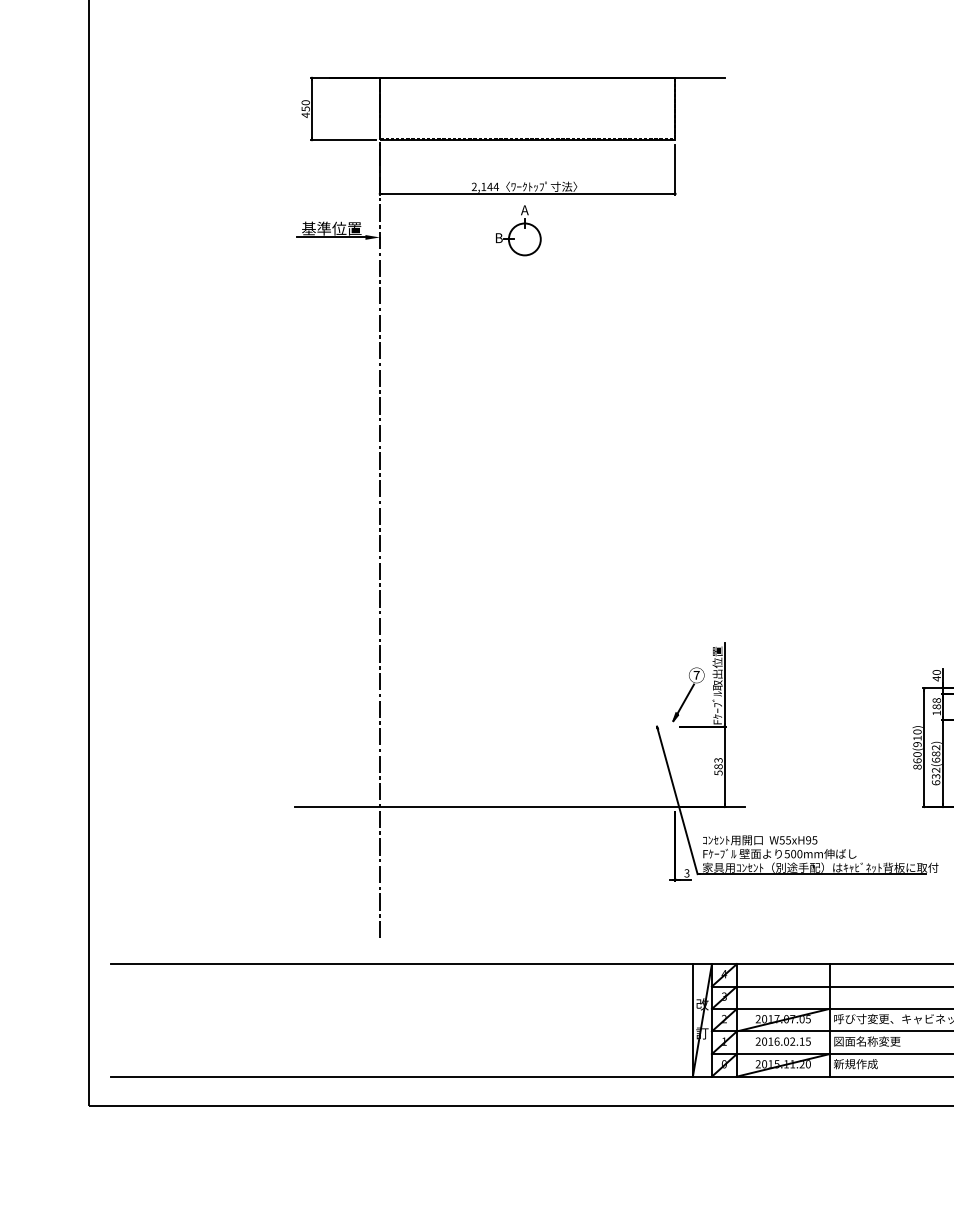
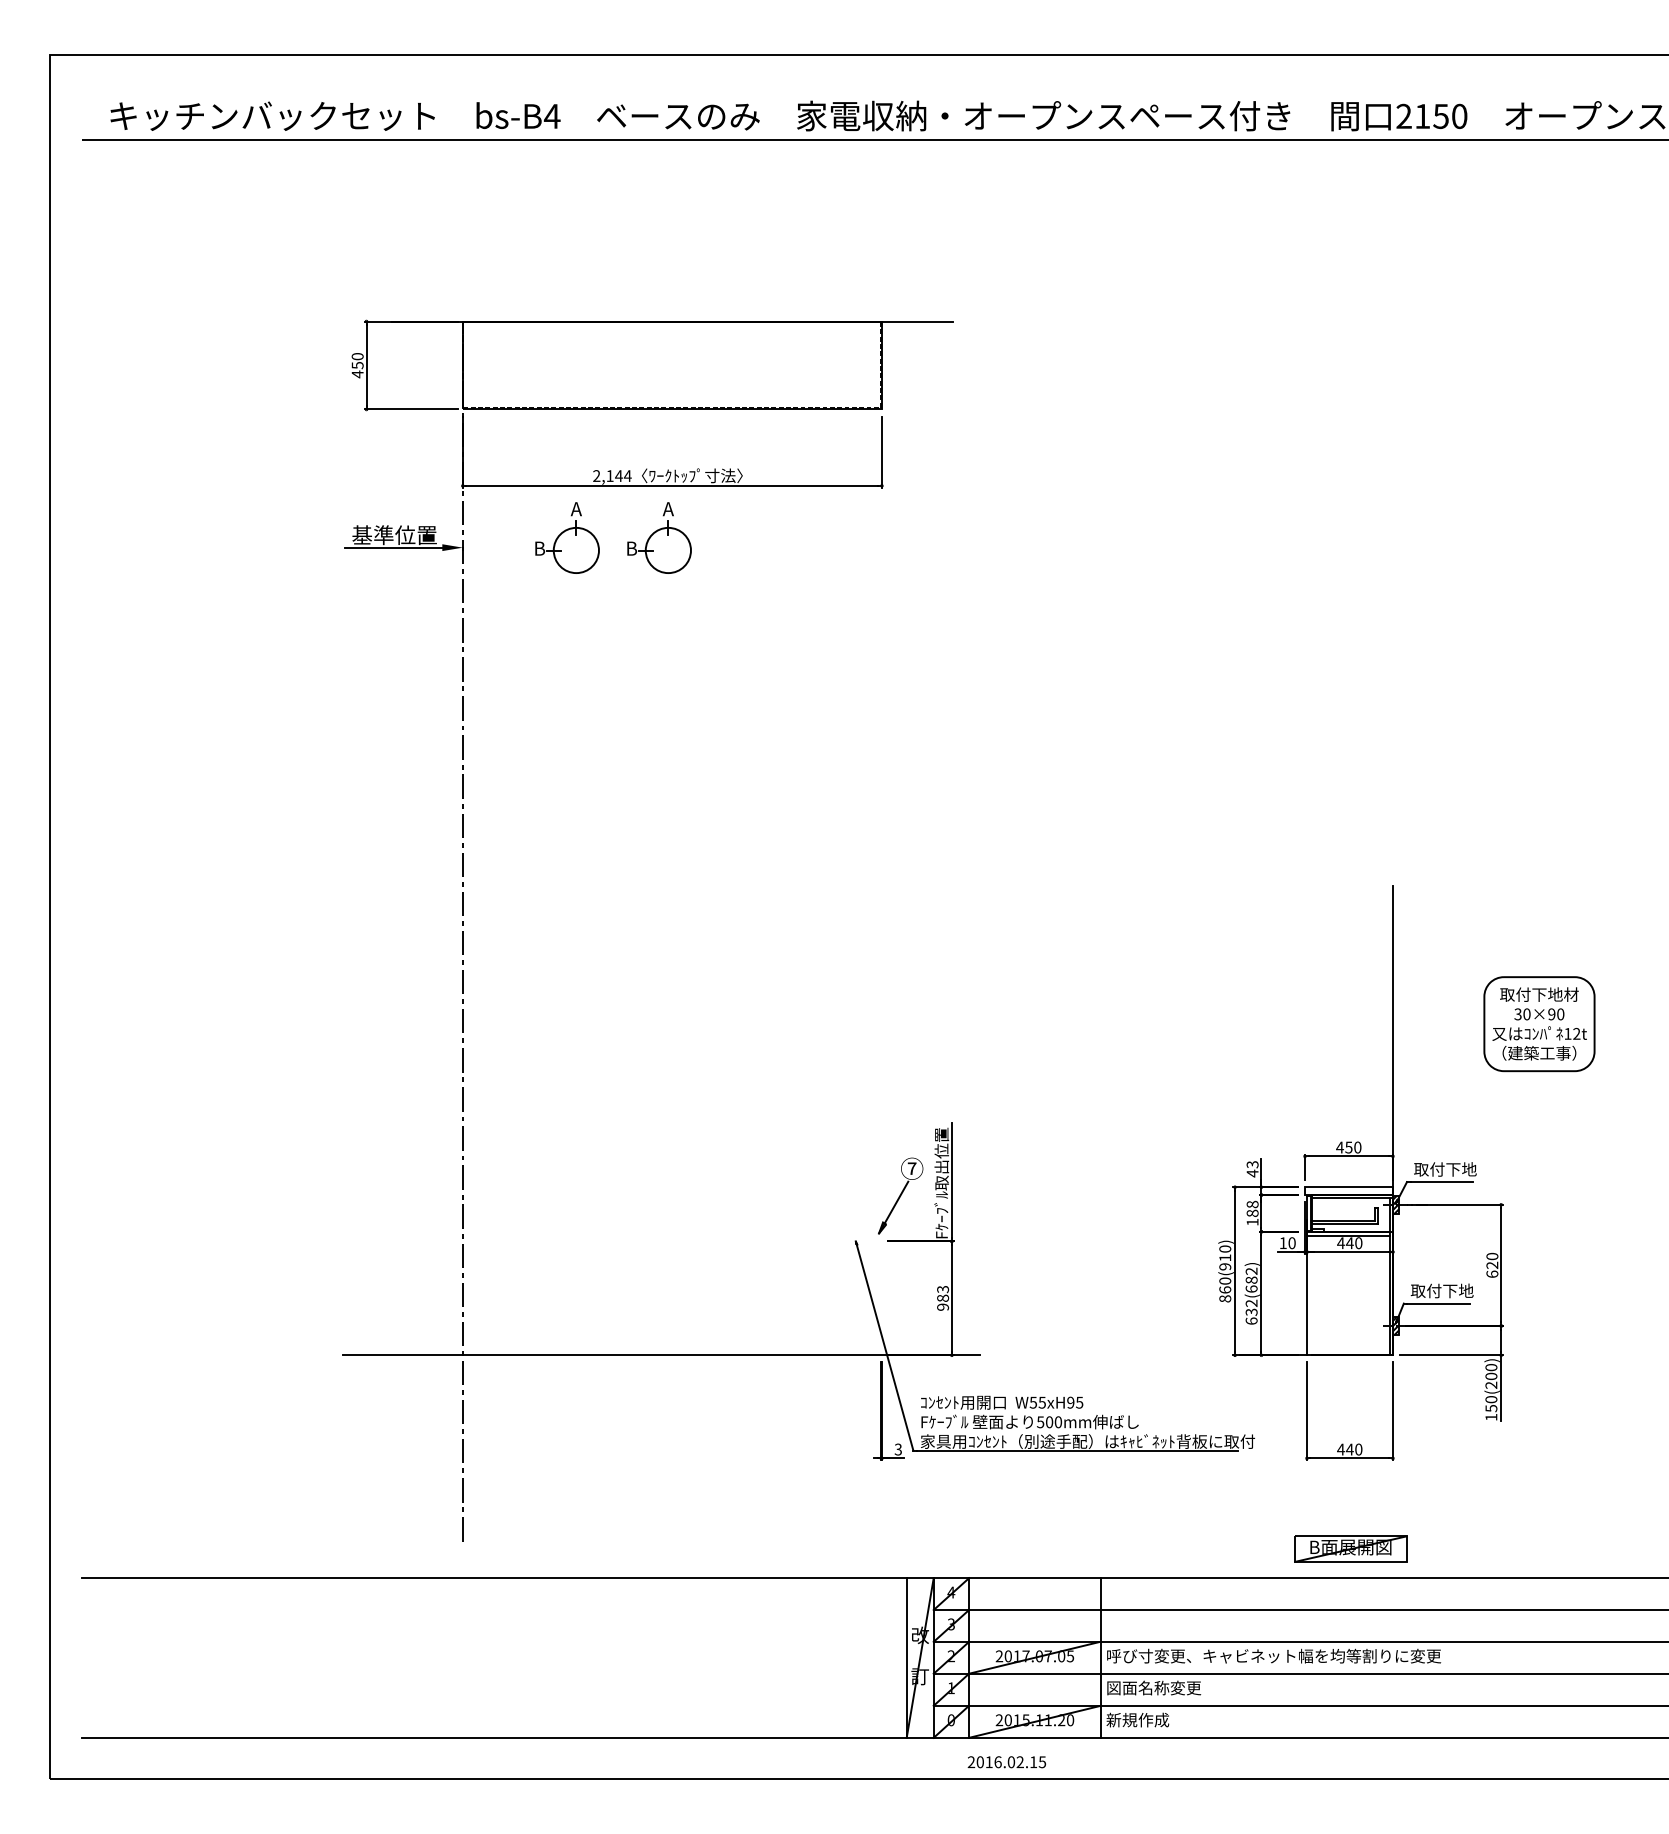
part: (453, 230) -> (567, 537), added
text: (936, 672) -> (1252, 1164), 40 -> 43
text: (718, 772) -> (942, 1306), 583 -> 983
text: (783, 1041) -> (1006, 1762), moved

